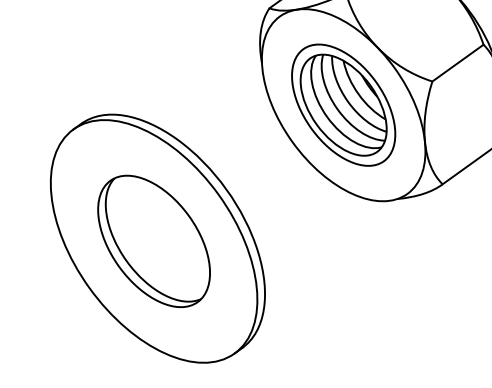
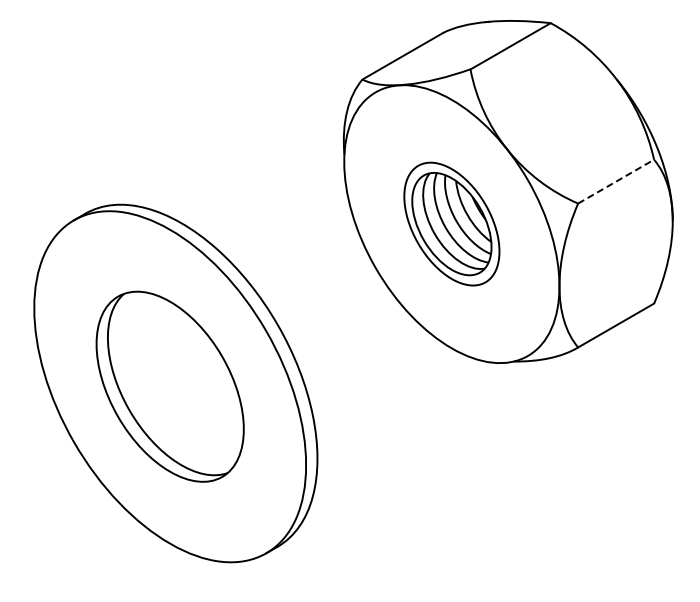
line: (458, 63) -> (616, 181), solid -> dashed
part: (343, 104) -> (451, 223), size x0.7

